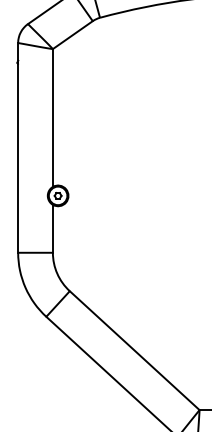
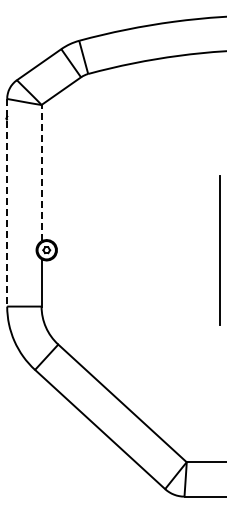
line: (52, 117) -> (41, 172), solid -> dashed
line: (18, 147) -> (7, 202), solid -> dashed

